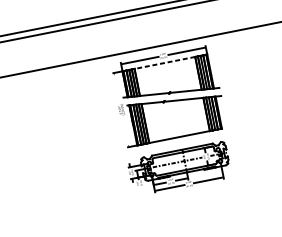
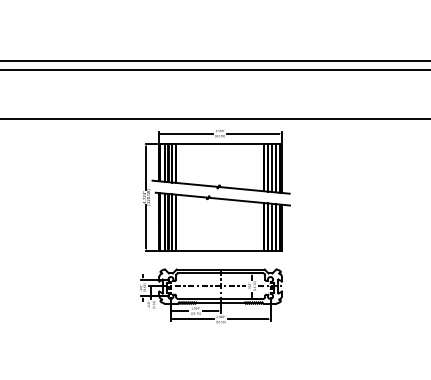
line: (165, 62) -> (220, 143), dashed -> solid
line: (117, 89) -> (146, 167), added
line: (125, 130) -> (146, 226), added

